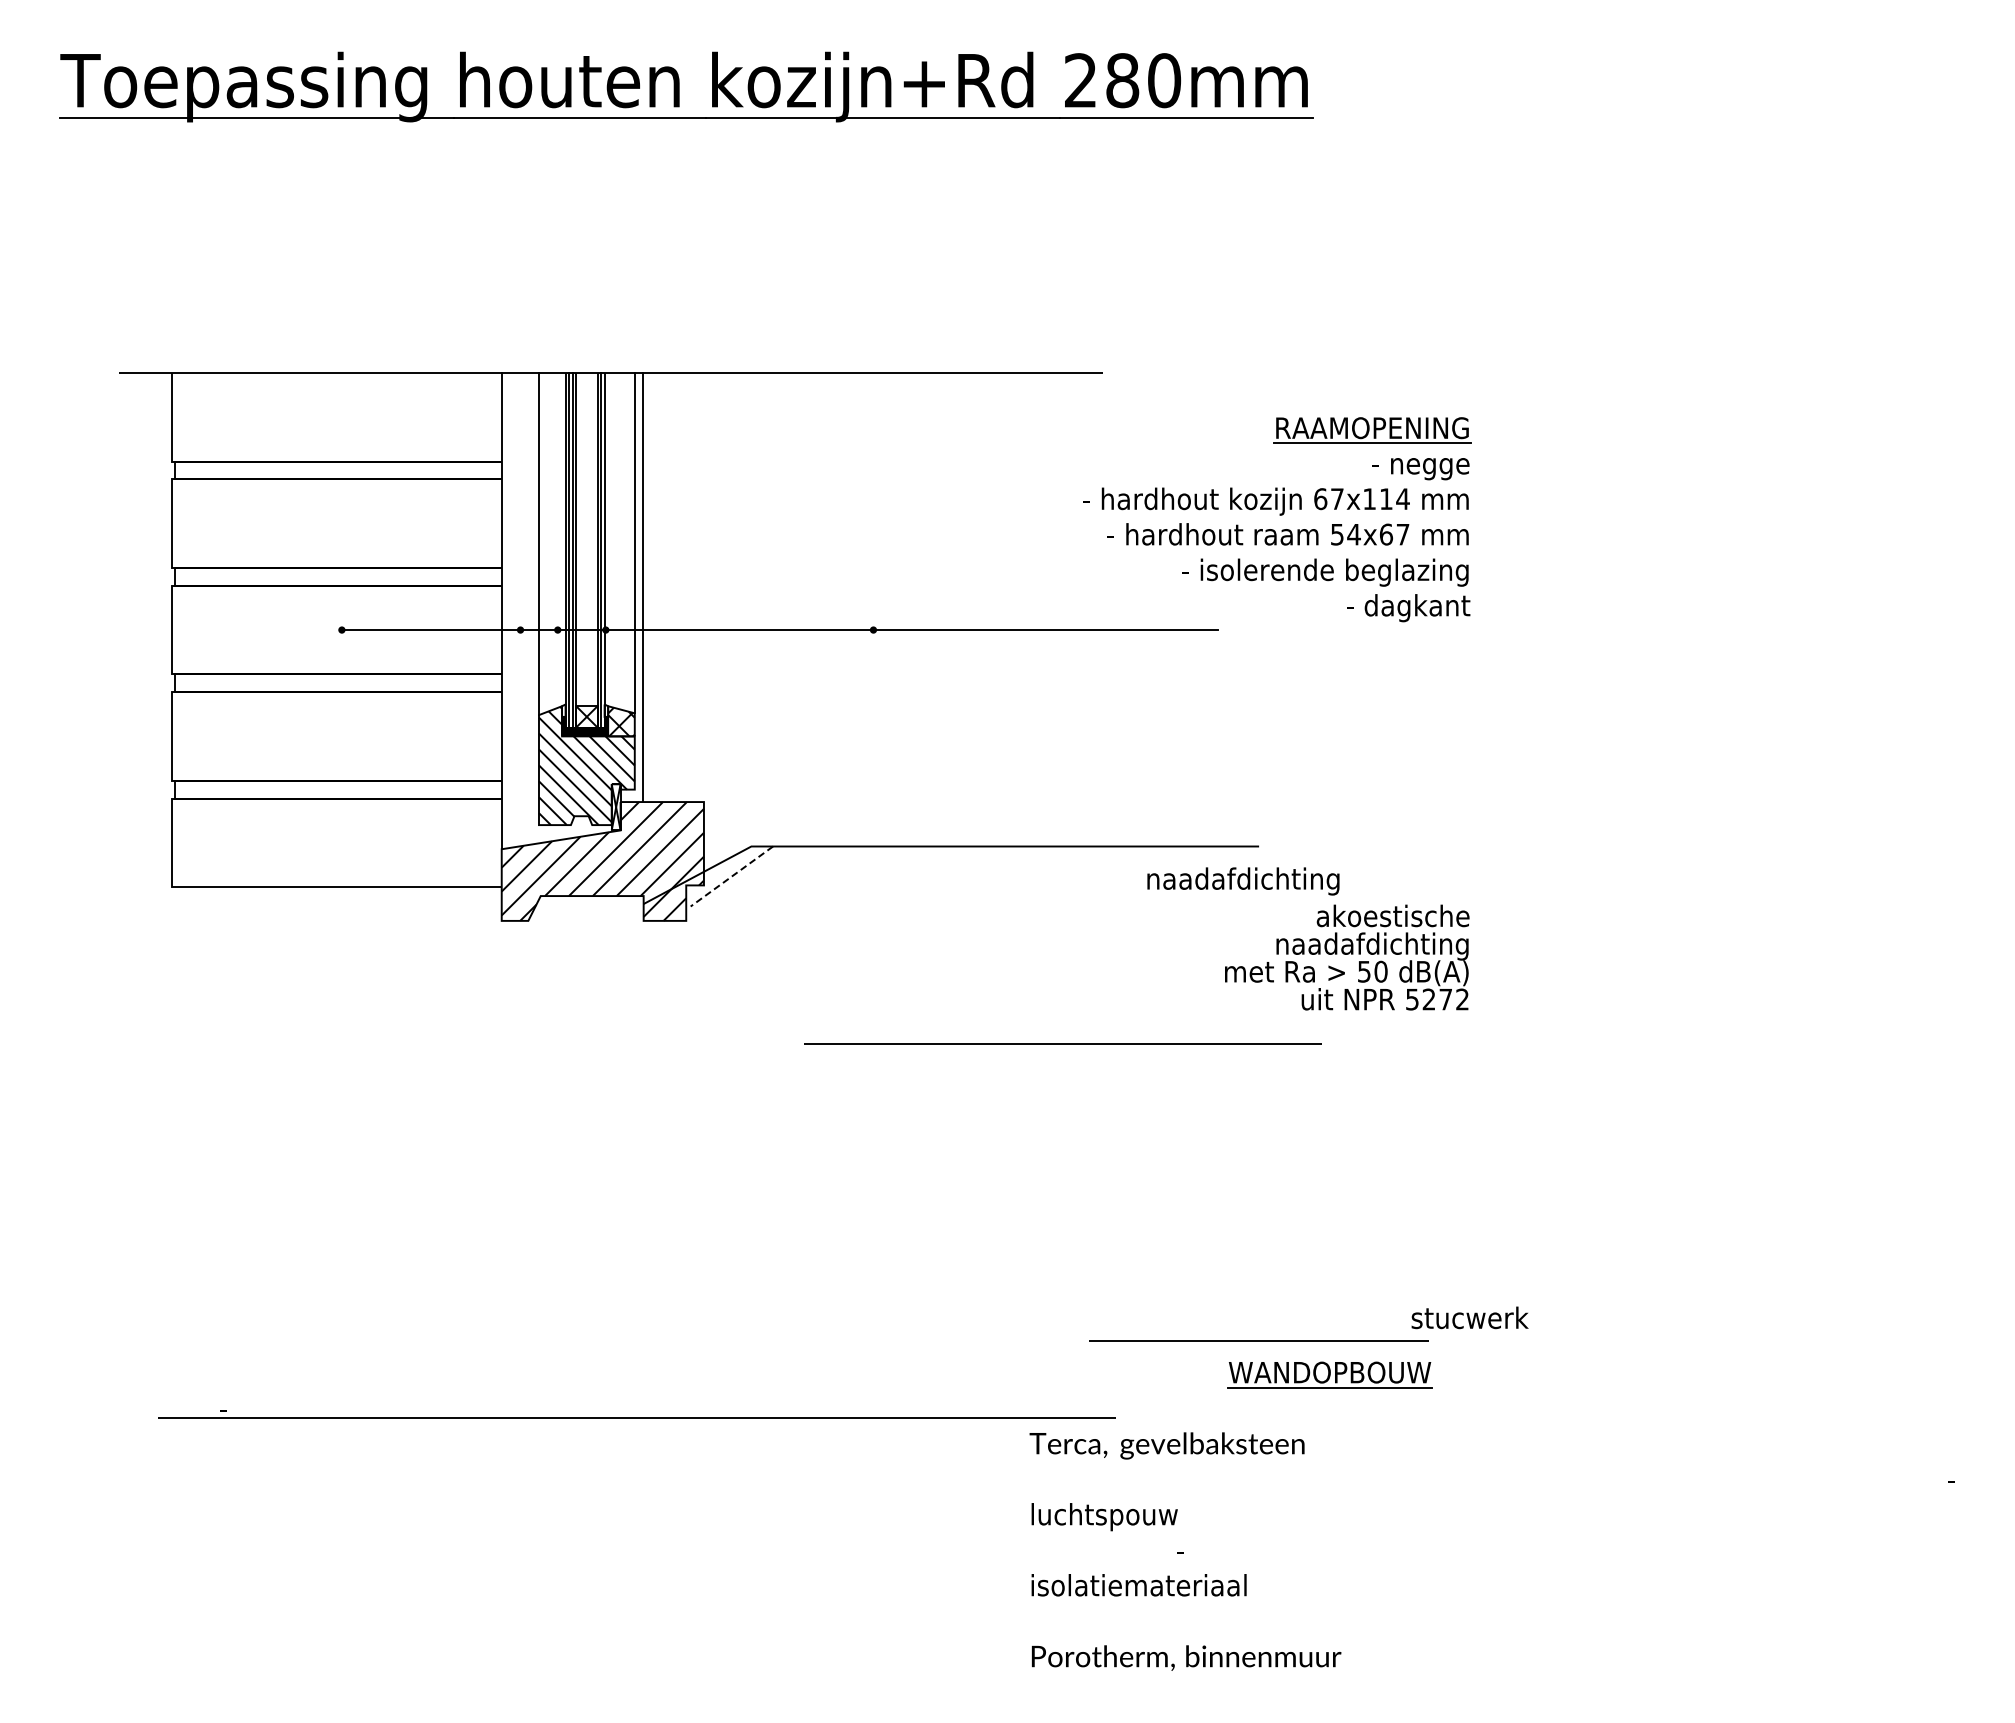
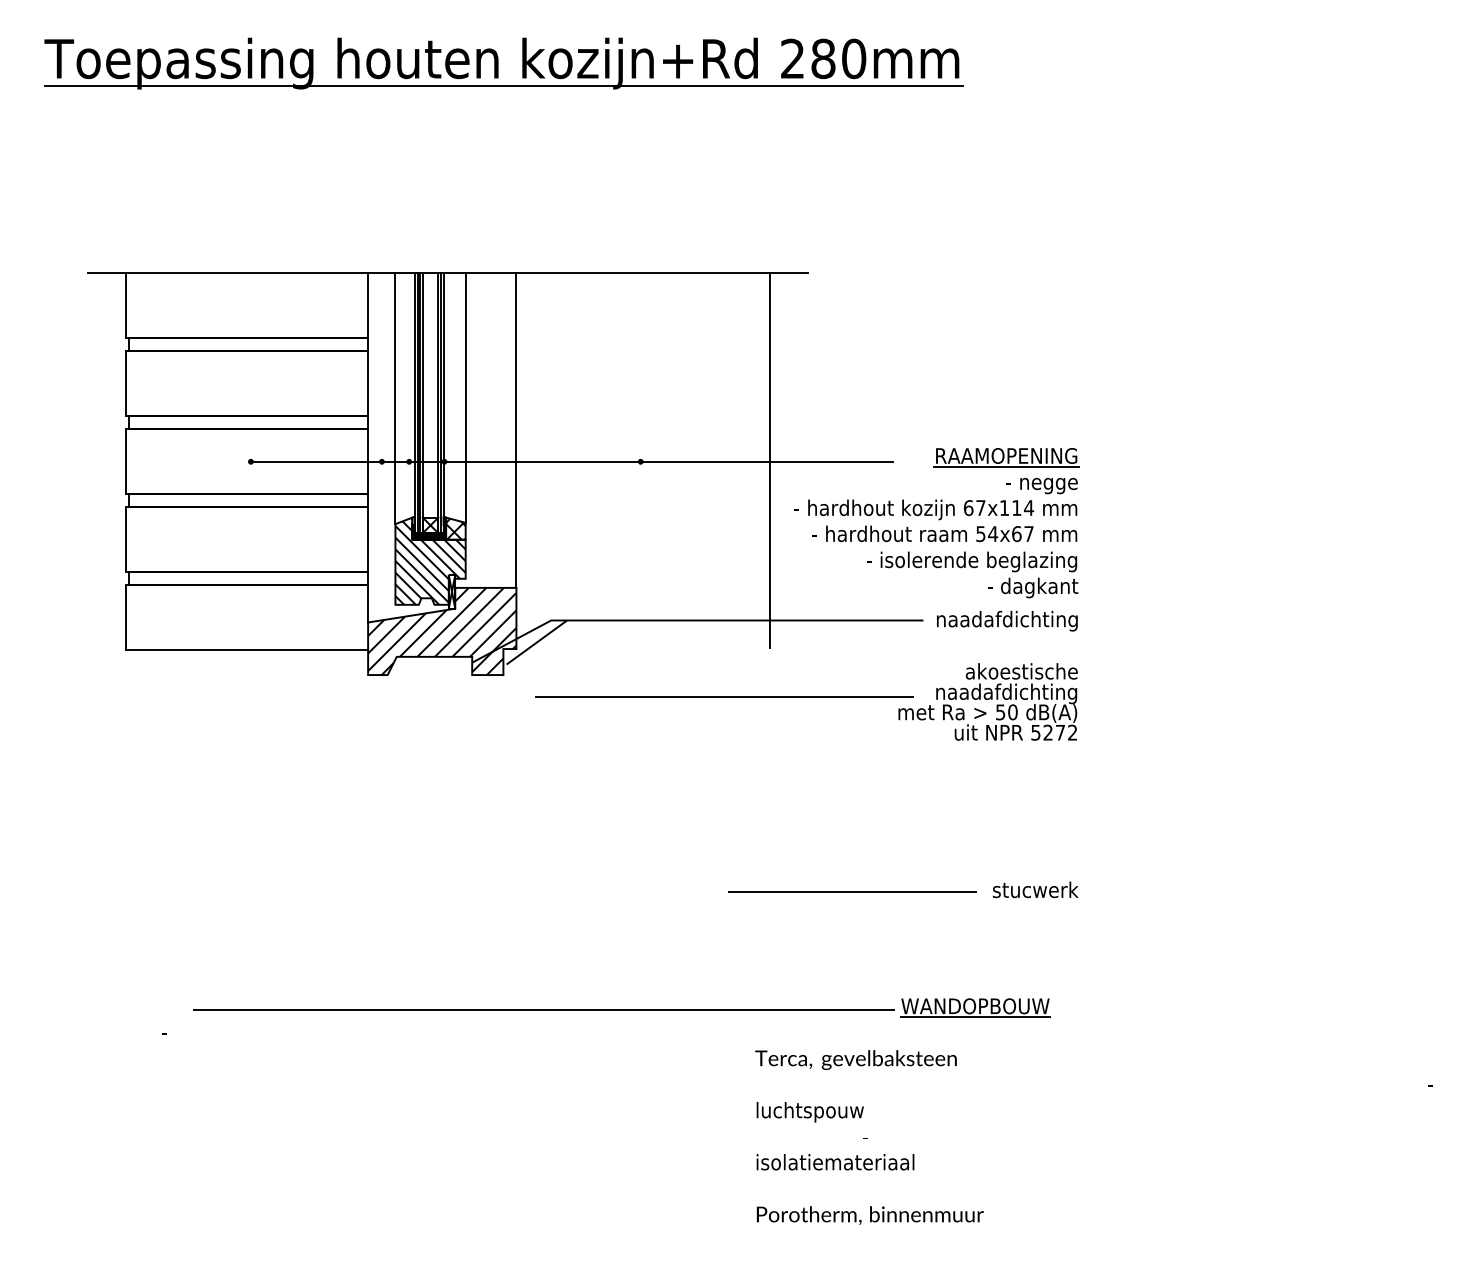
part: (1277, 519) -> (936, 522), moved
line: (642, 587) -> (516, 430), moved
line: (1049, 628) -> (769, 460), added
line: (731, 876) -> (536, 642), dashed -> solid
text: (1243, 881) -> (1007, 621), moved
line: (1062, 1043) -> (724, 696), moved
text: (1469, 1317) -> (1035, 889), moved
line: (1258, 1340) -> (851, 891), moved
line: (636, 1417) -> (543, 1009), moved

